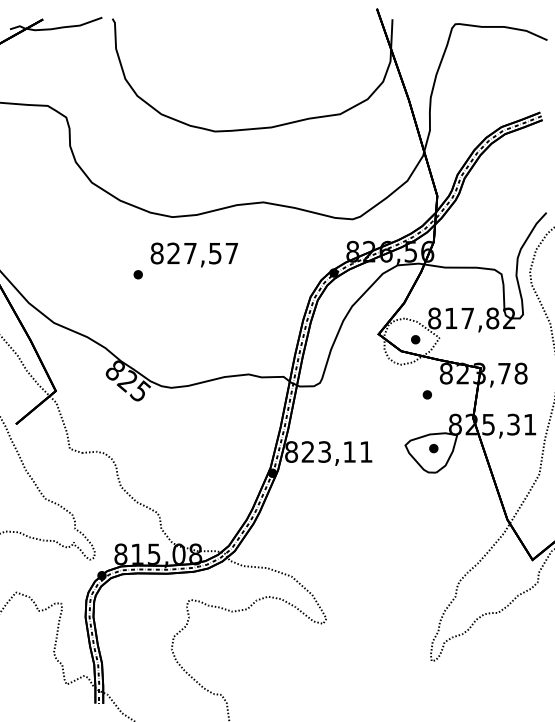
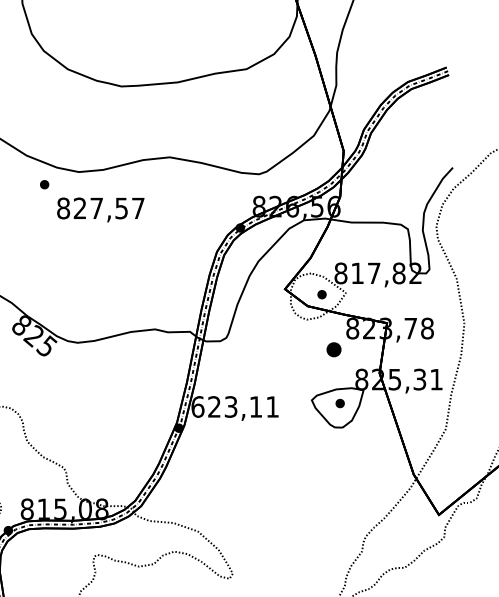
part: (137, 274) -> (43, 184), moved
part: (426, 394) -> (332, 349), size x1.6
text: (291, 451) -> (197, 406), 823,11 -> 623,11

